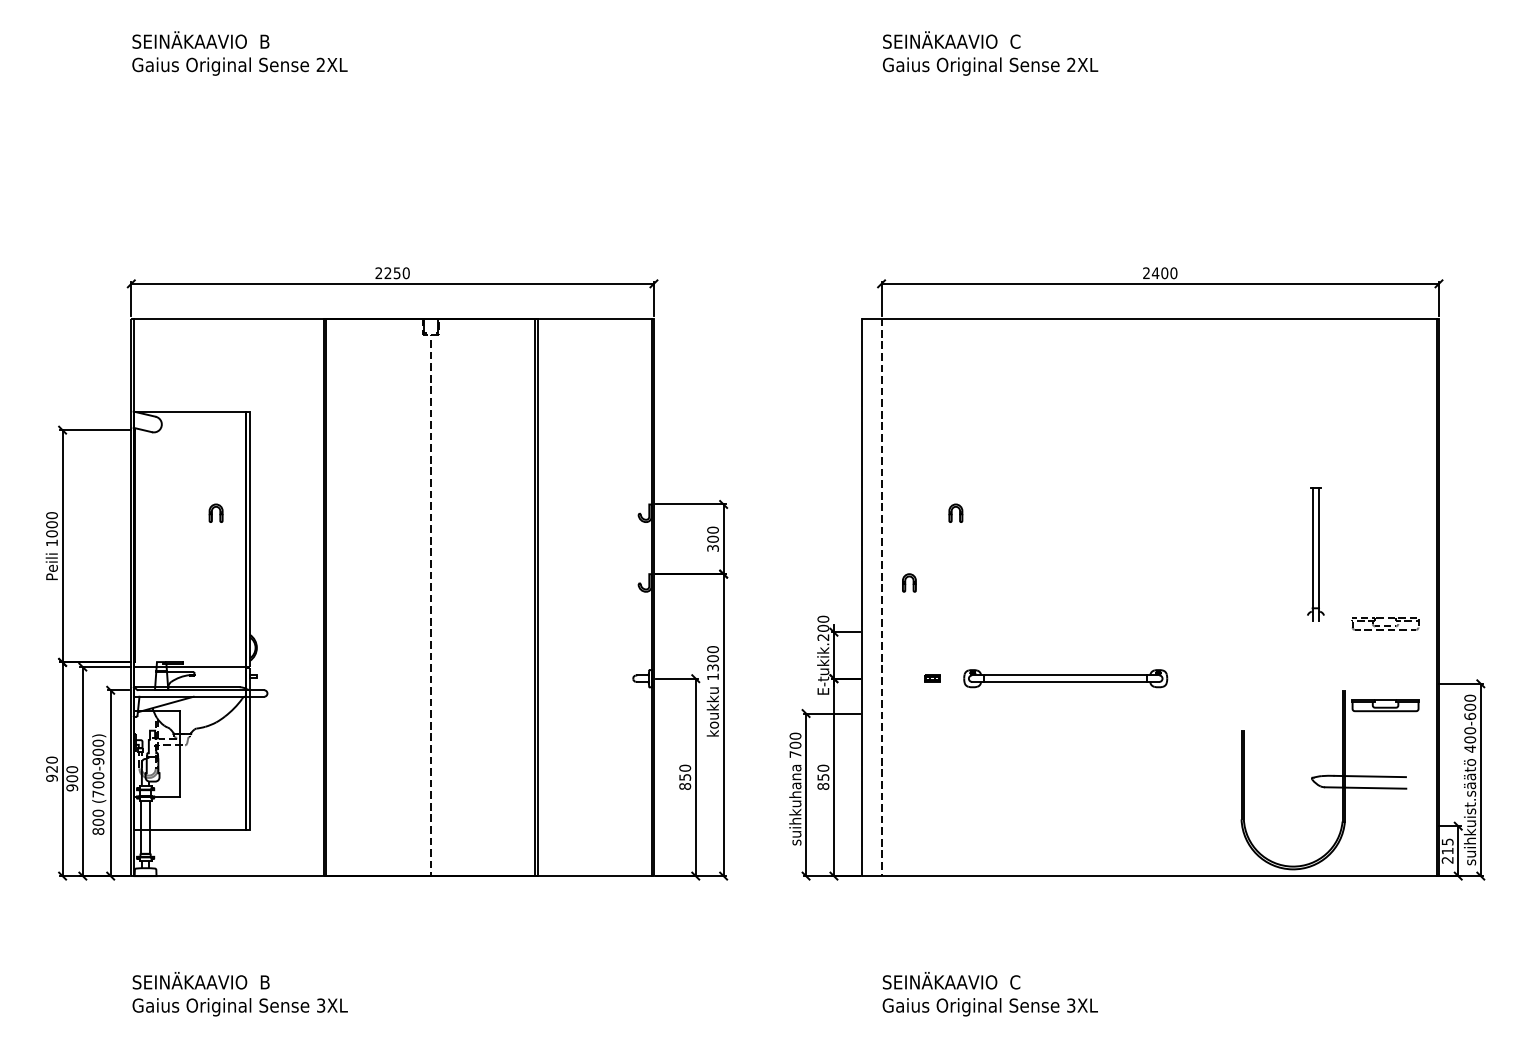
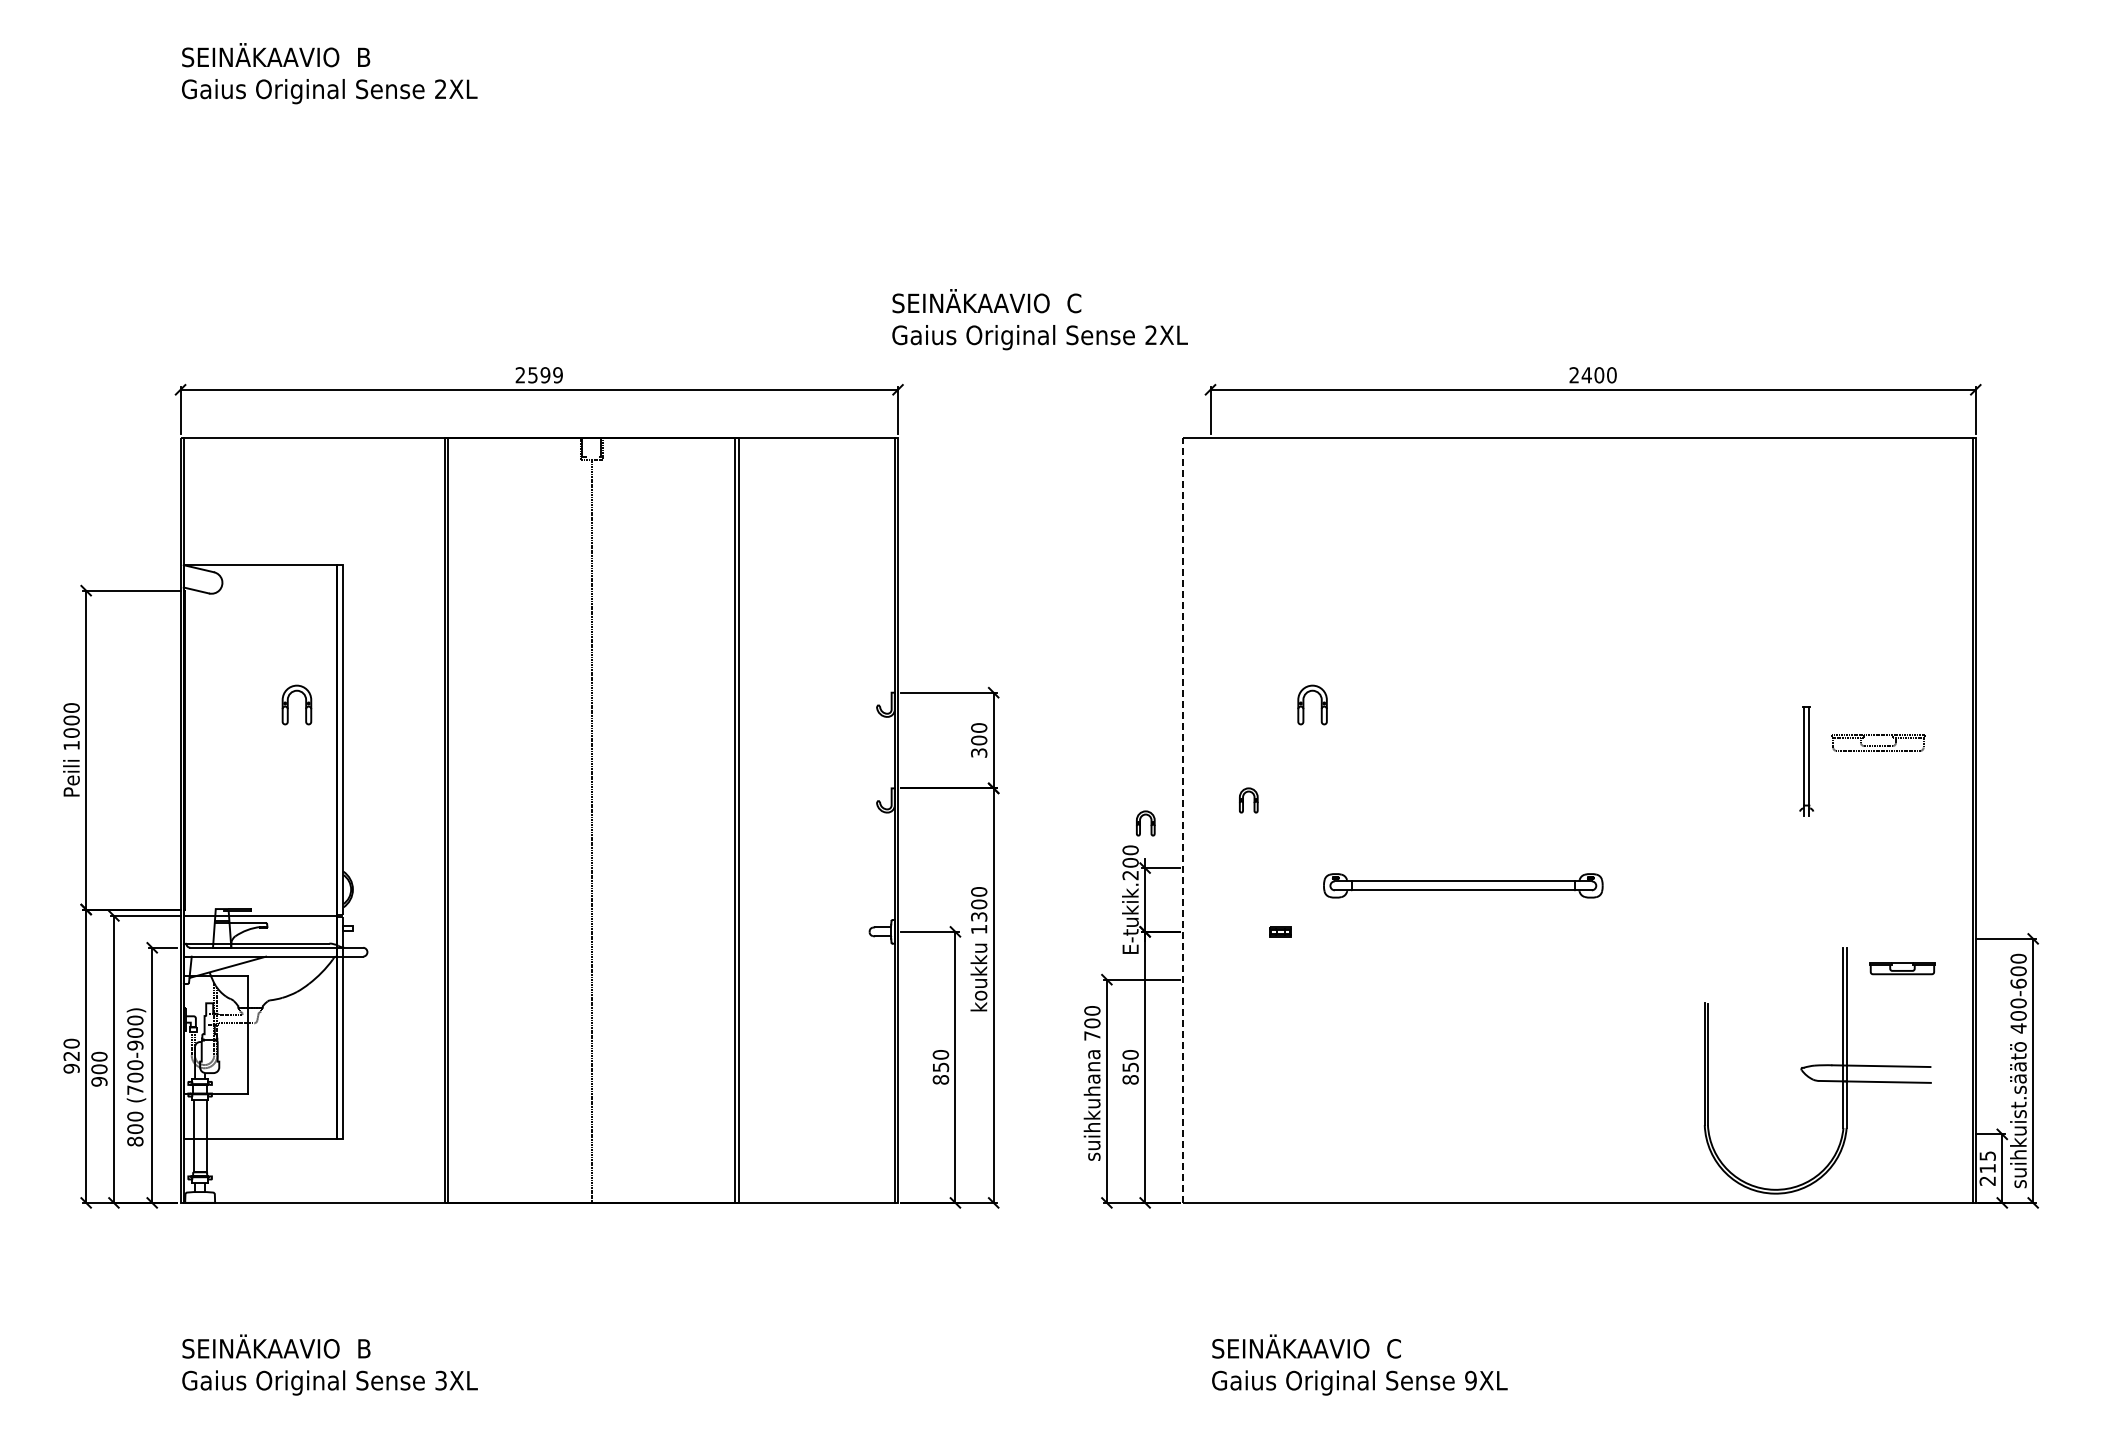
text: (990, 53) -> (1039, 319), moved
text: (397, 273) -> (545, 375), 2250 -> 2599
part: (215, 513) -> (296, 704), size x1.6
part: (955, 513) -> (1312, 704), size x1.6
part: (1315, 553) -> (1806, 760), size x0.6
line: (881, 596) -> (1210, 819), removed
line: (861, 597) -> (1183, 820), solid -> dashed
part: (834, 599) -> (1145, 823), added
part: (1385, 623) -> (1878, 742), moved
part: (1065, 678) -> (1463, 885), moved
part: (1385, 705) -> (1902, 968), size x0.7
text: (1070, 1005) -> (1470, 1380), 3XL -> 9XL

